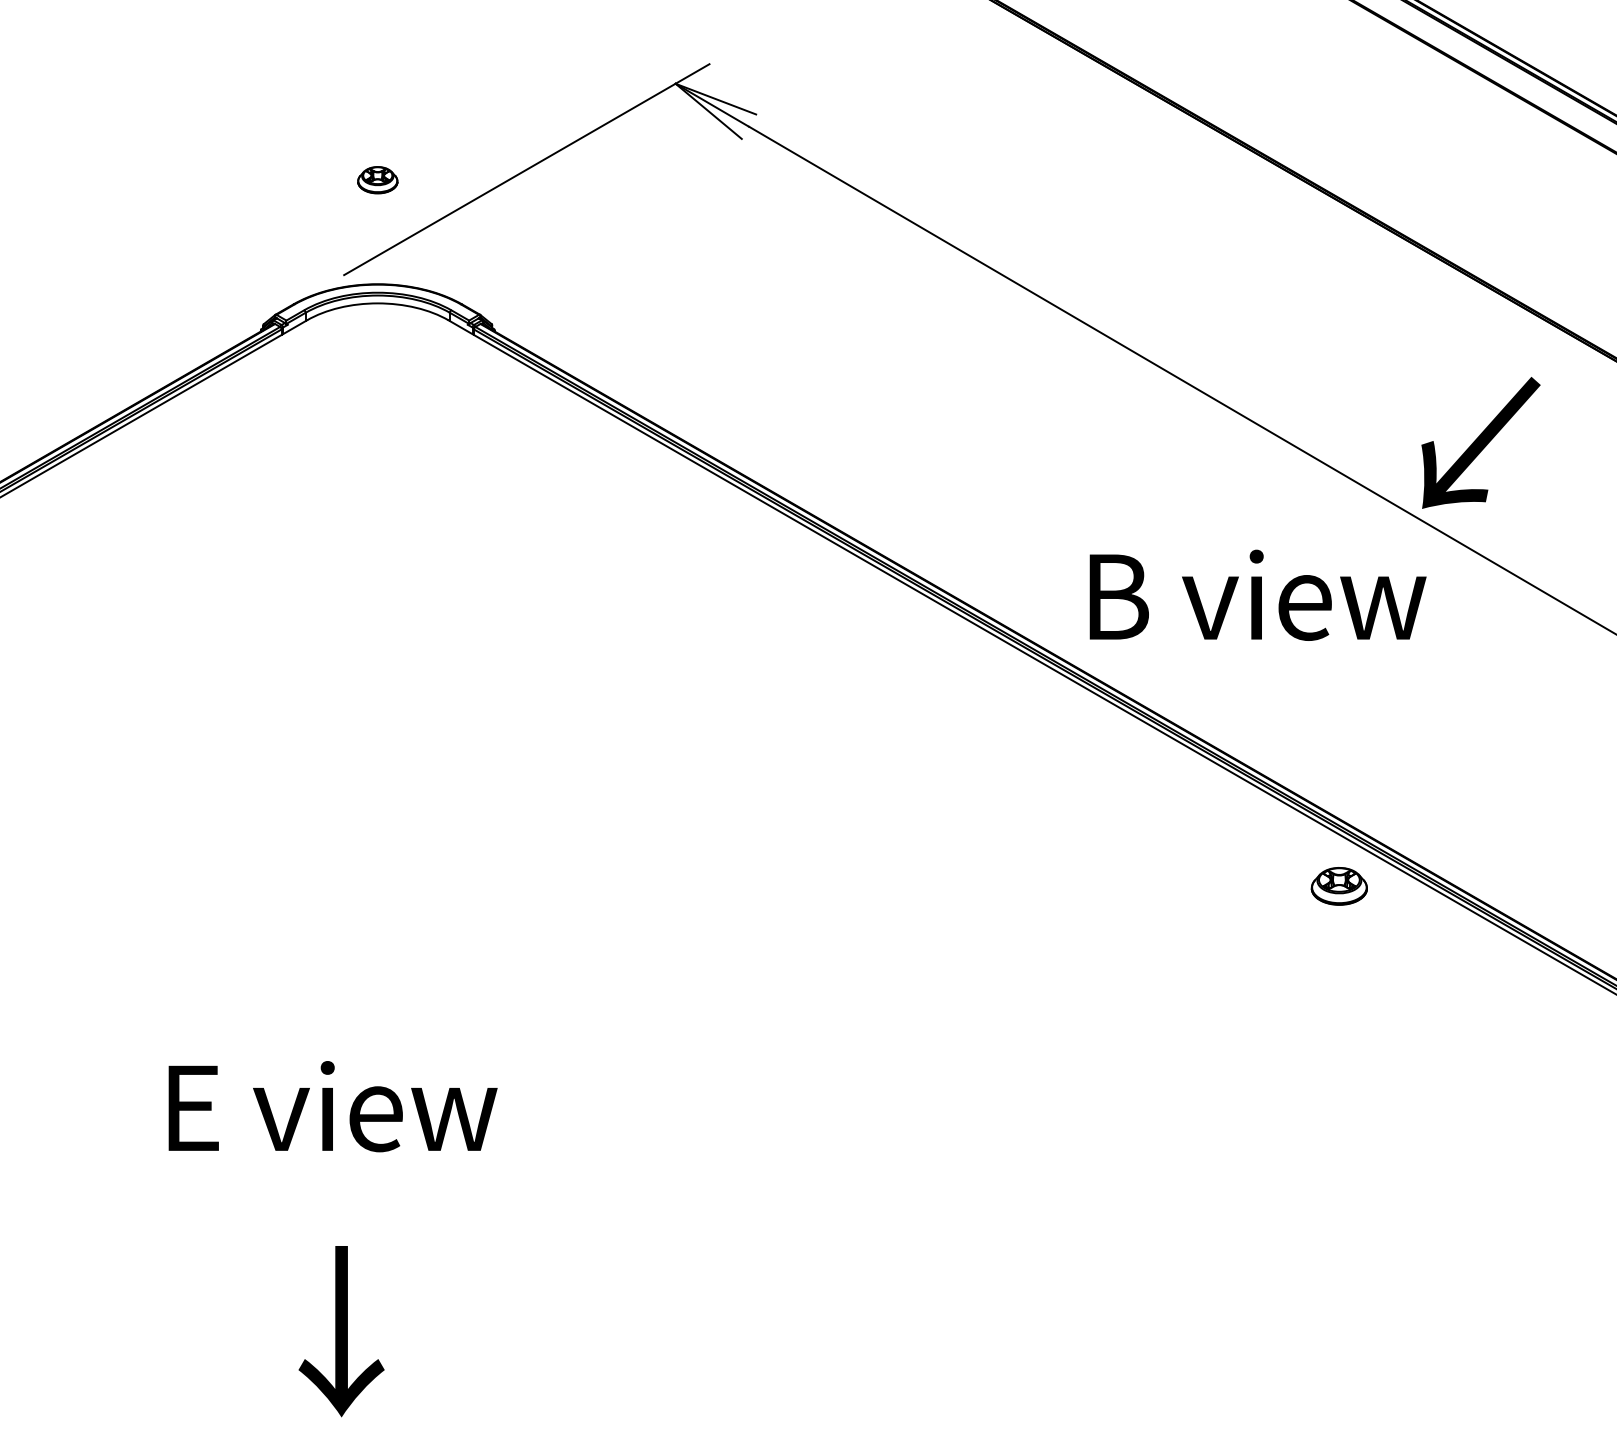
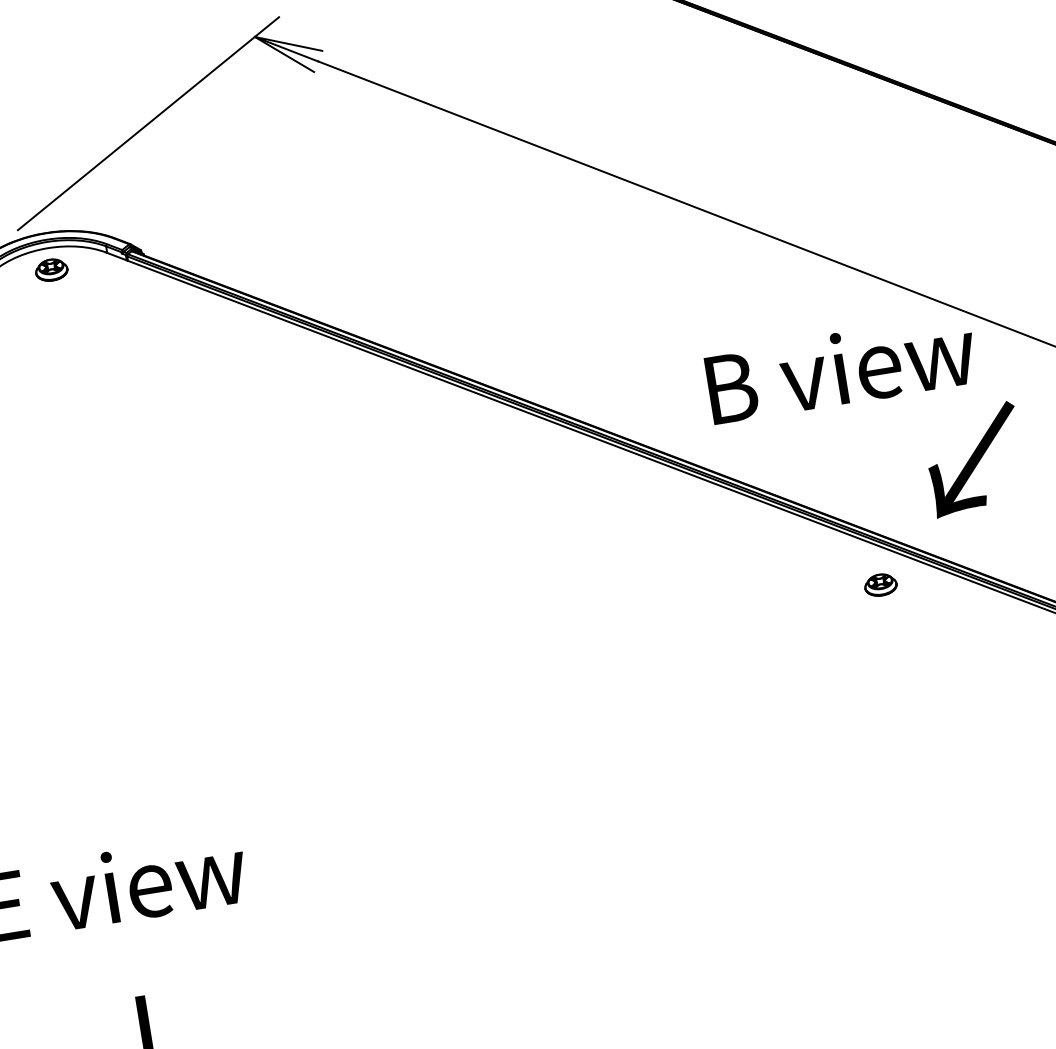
part: (377, 180) -> (51, 270), moved
text: (1480, 442) -> (974, 459), moved
text: (1257, 594) -> (840, 368), moved
part: (1339, 886) -> (880, 585), size x0.71

